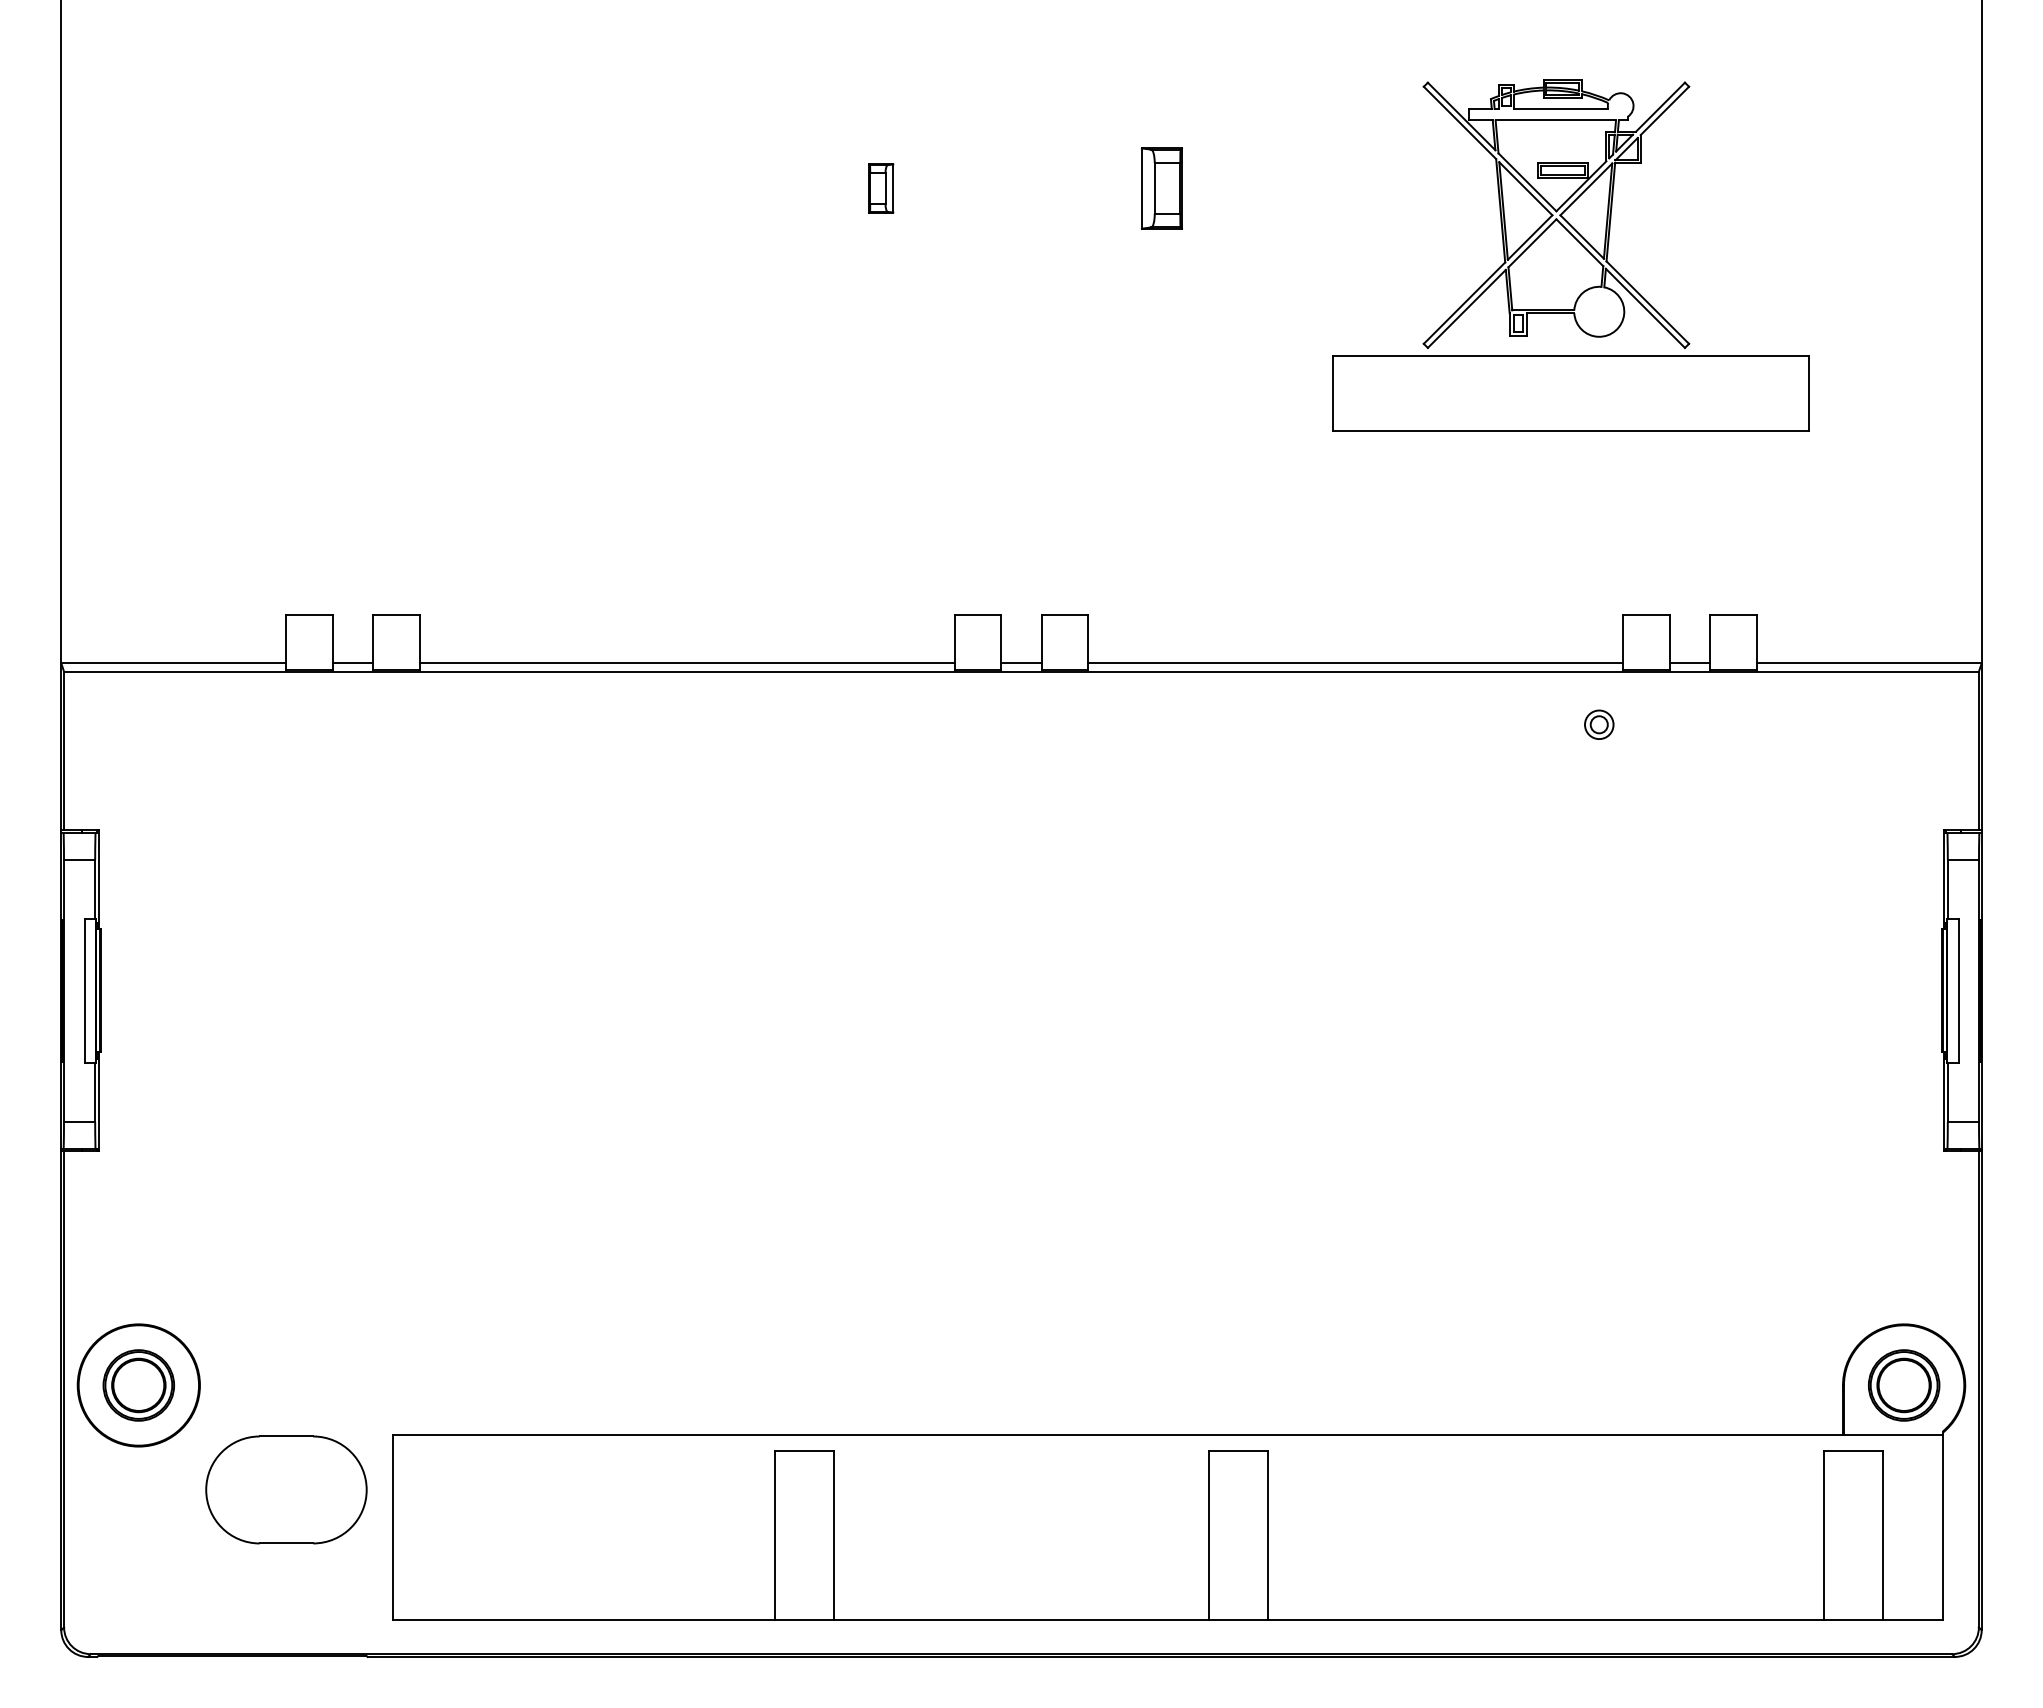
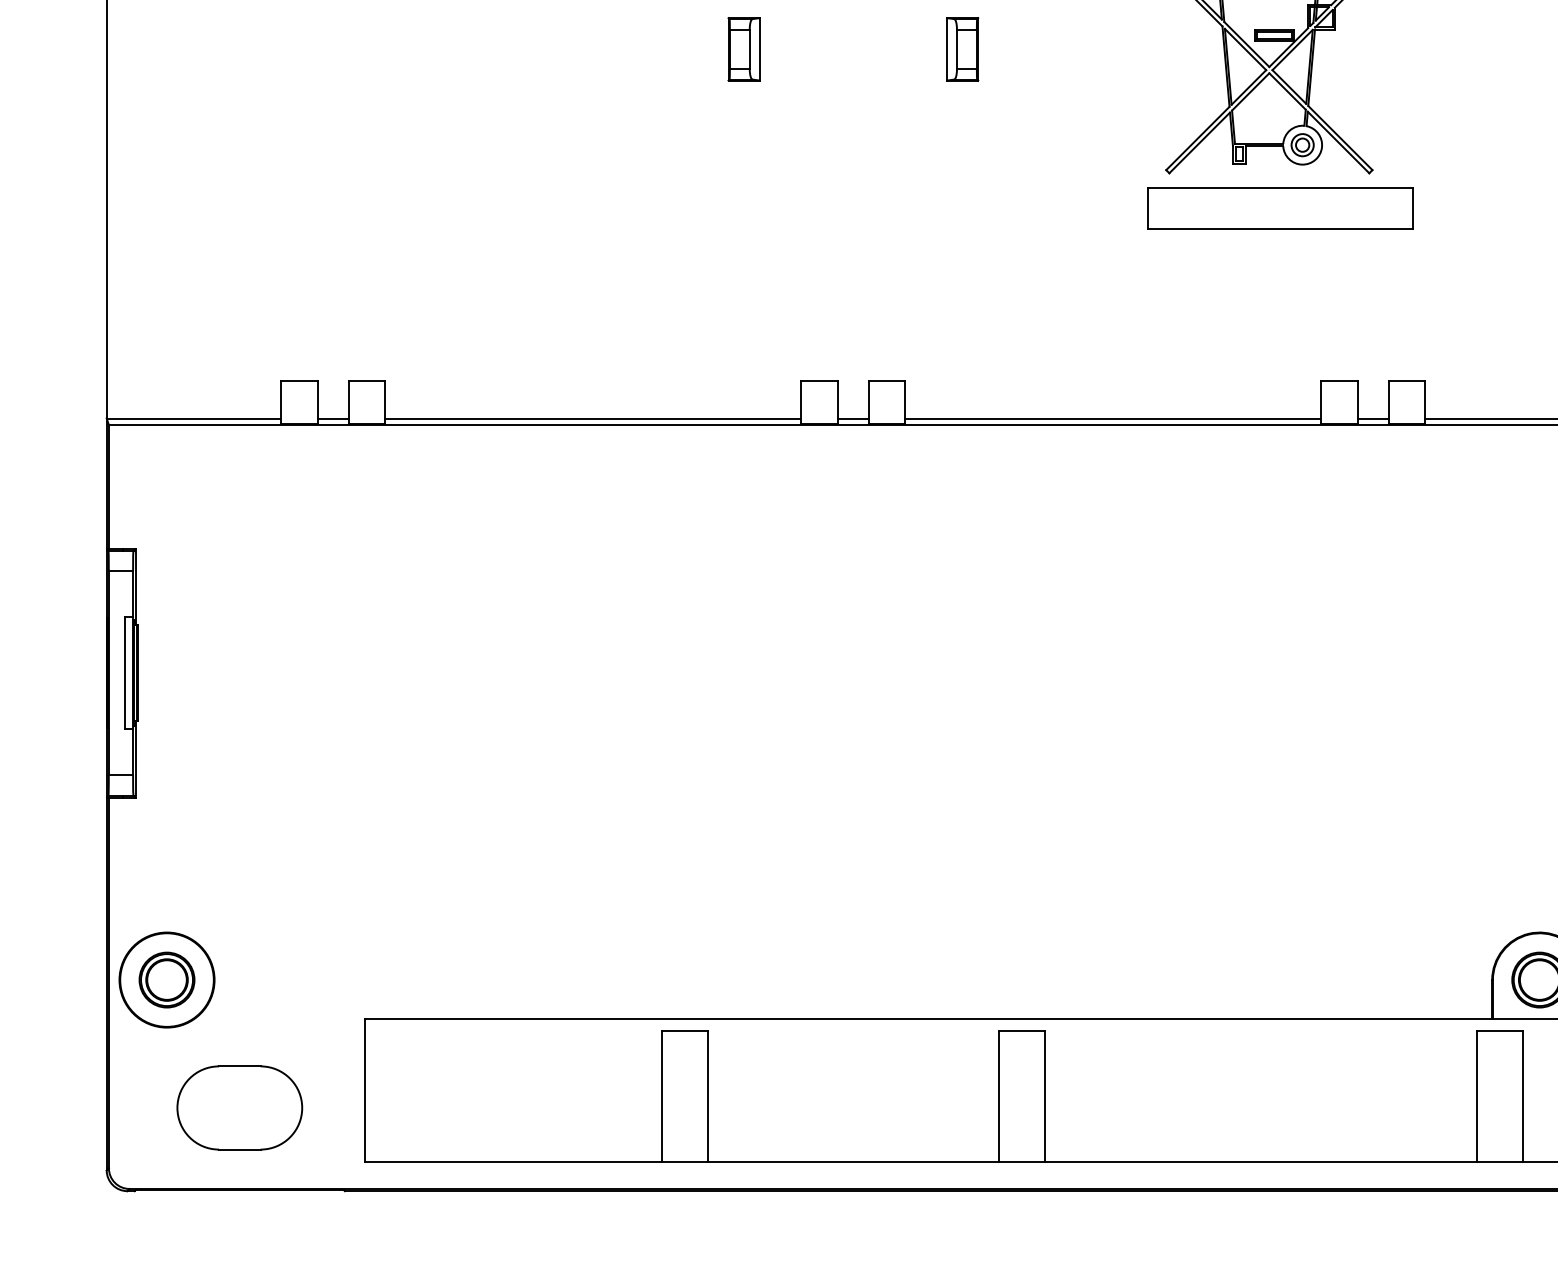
part: (881, 188) -> (744, 49), size x1.67
part: (1570, 393) -> (1280, 208), size x0.71
part: (1599, 724) -> (1302, 144), moved
part: (286, 1489) -> (239, 1107), moved

